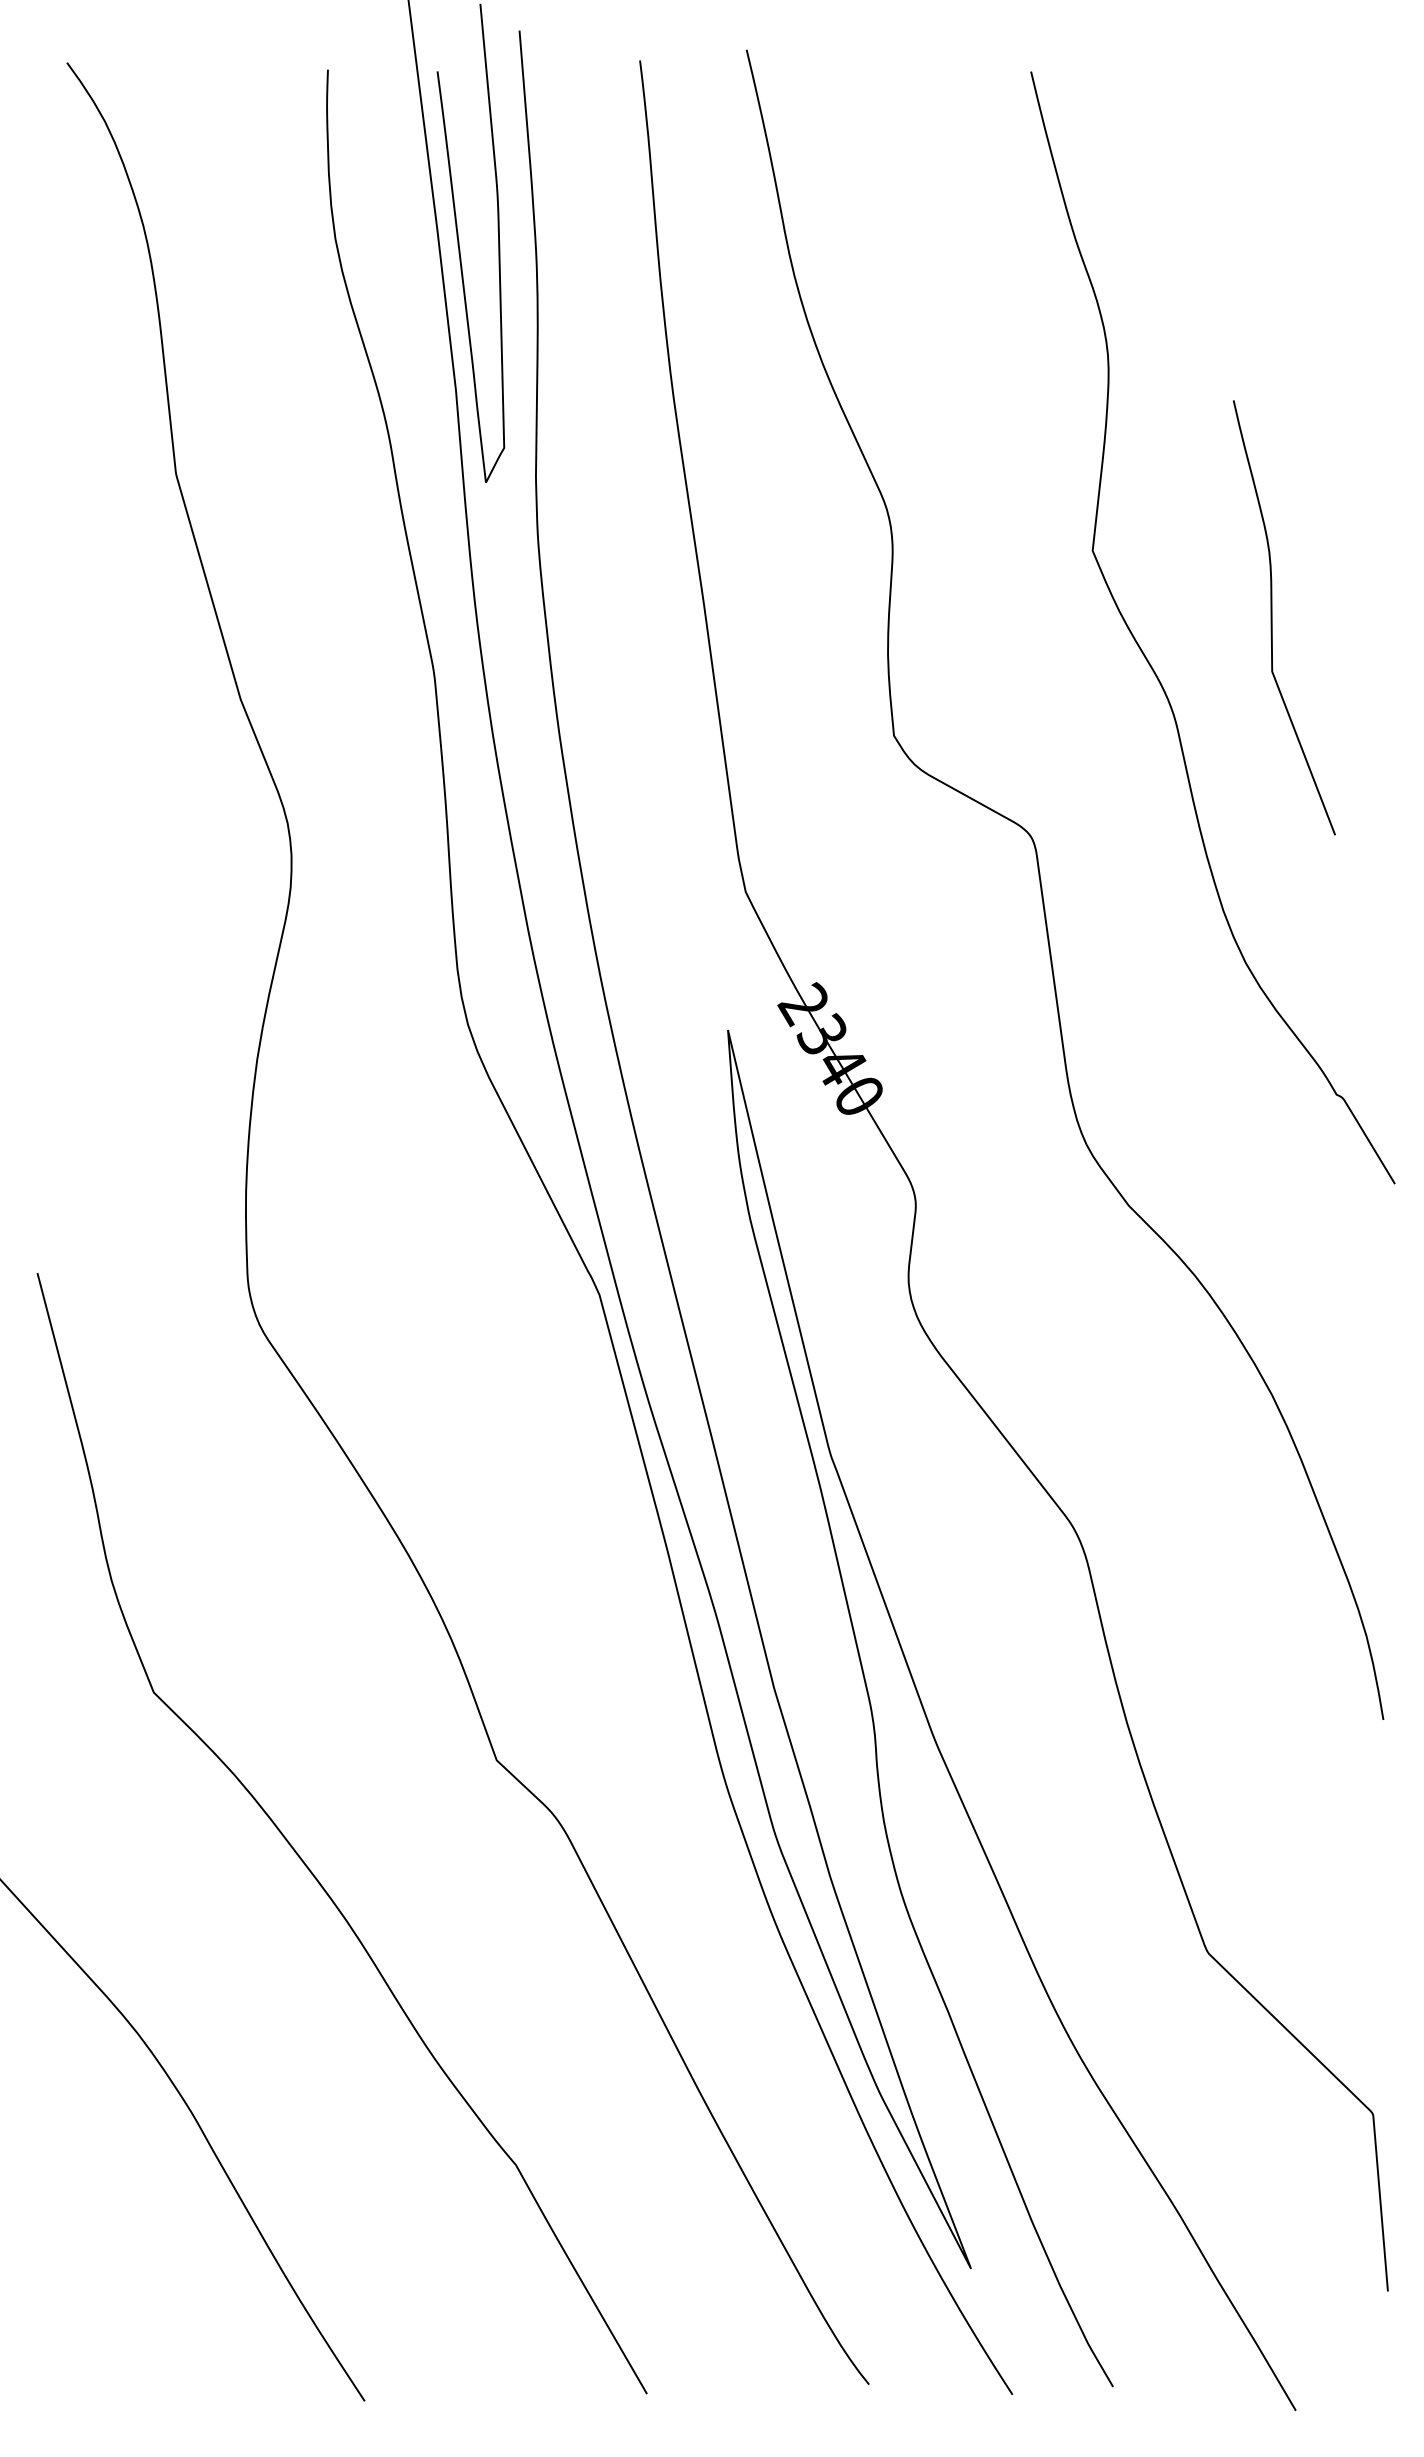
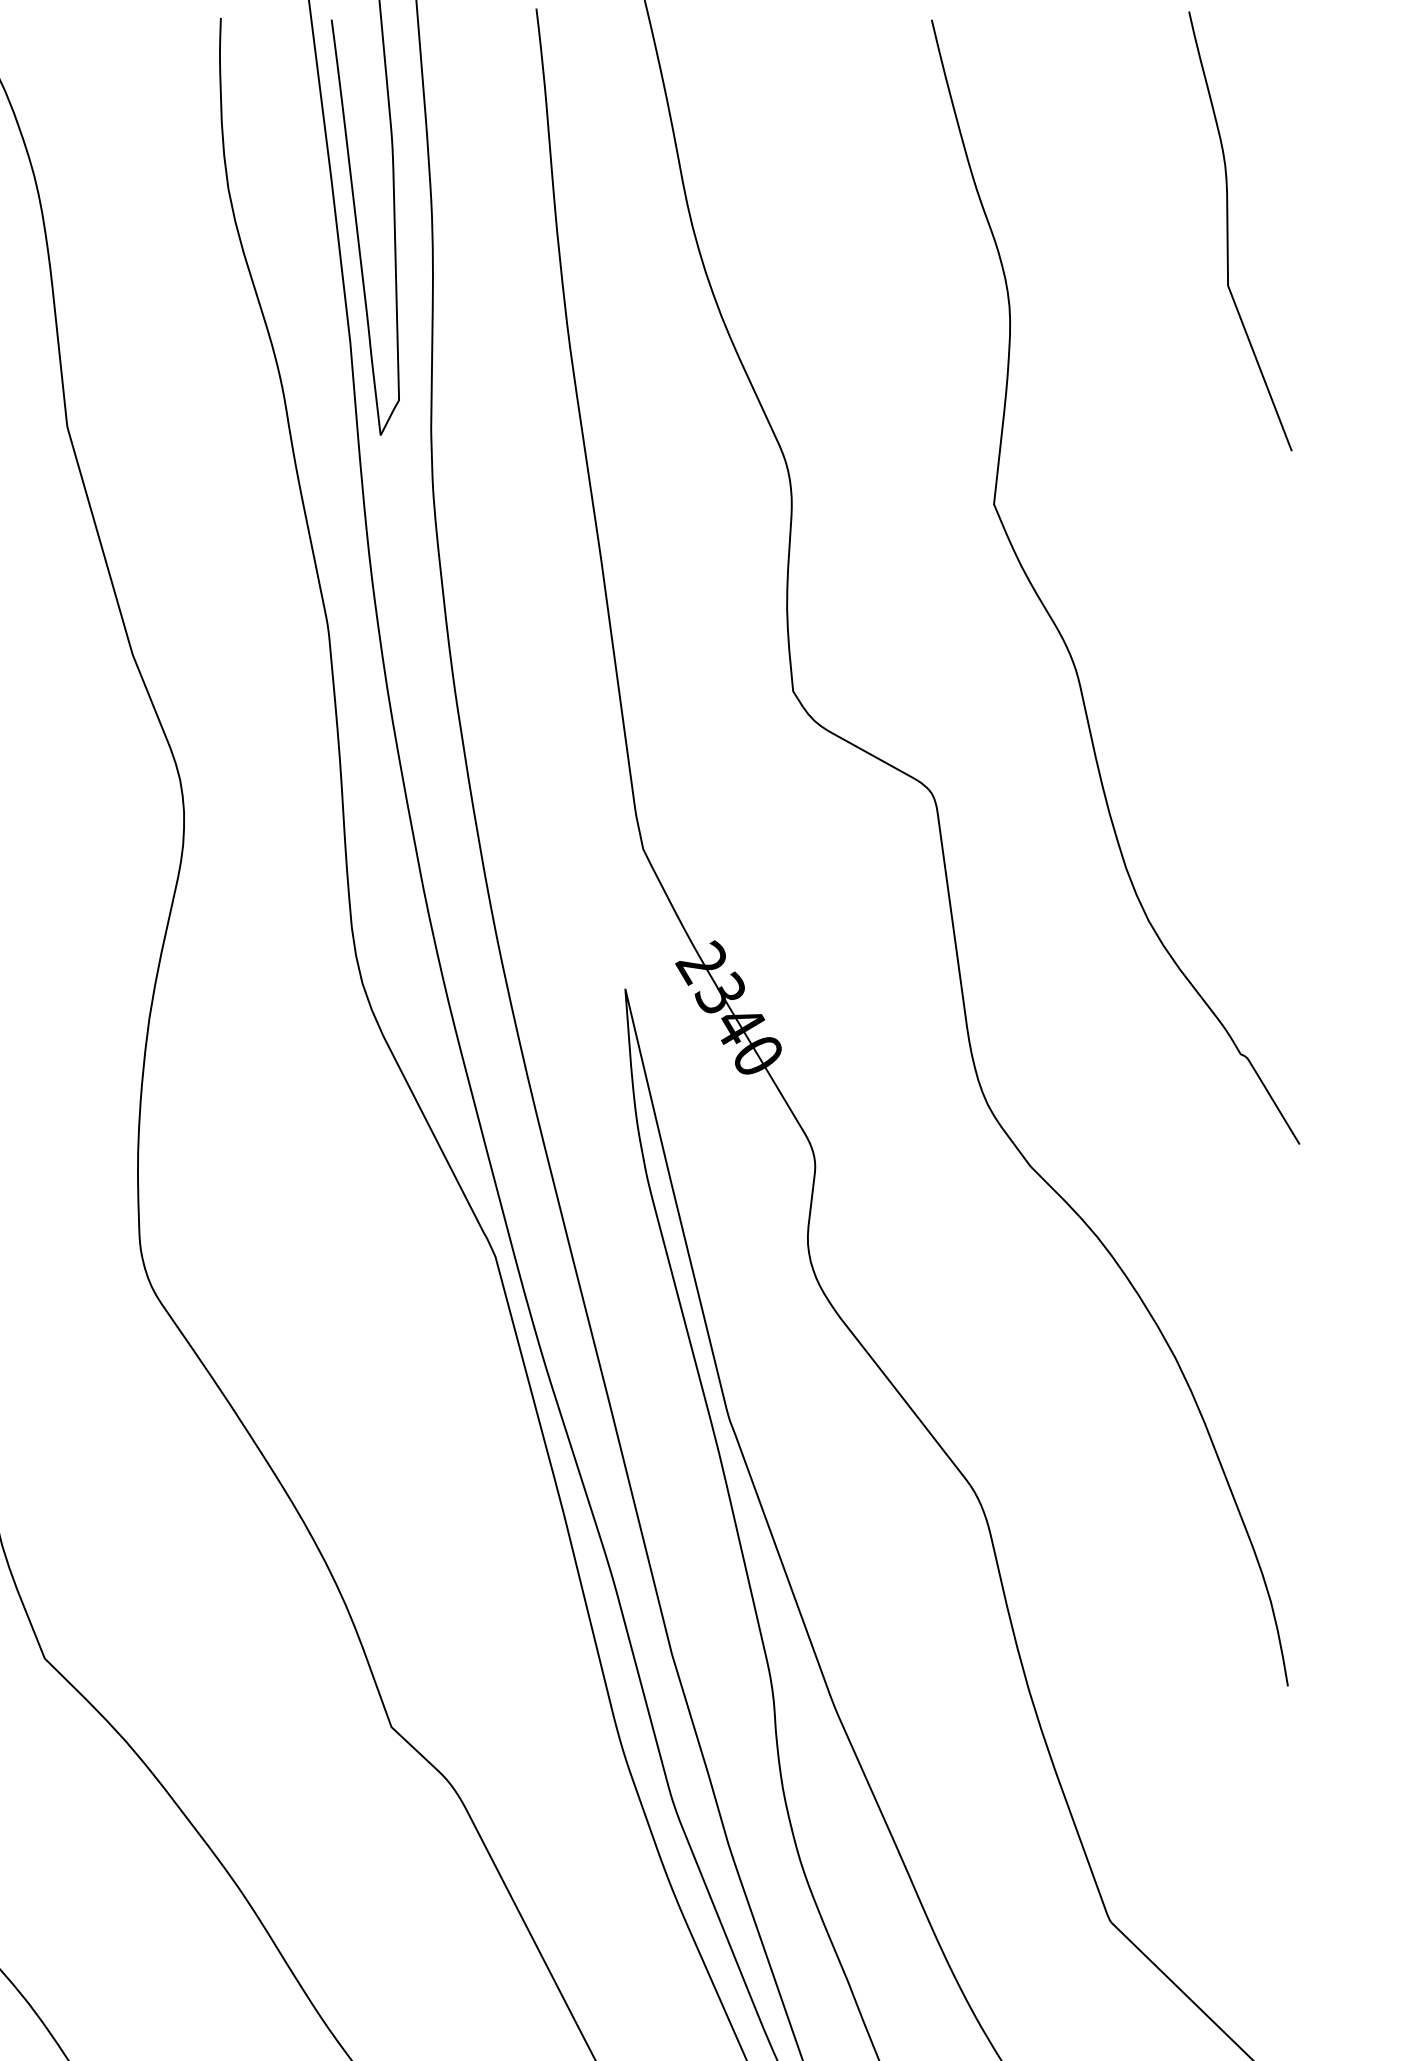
curve: (1272, 617) -> (1228, 231), moved

